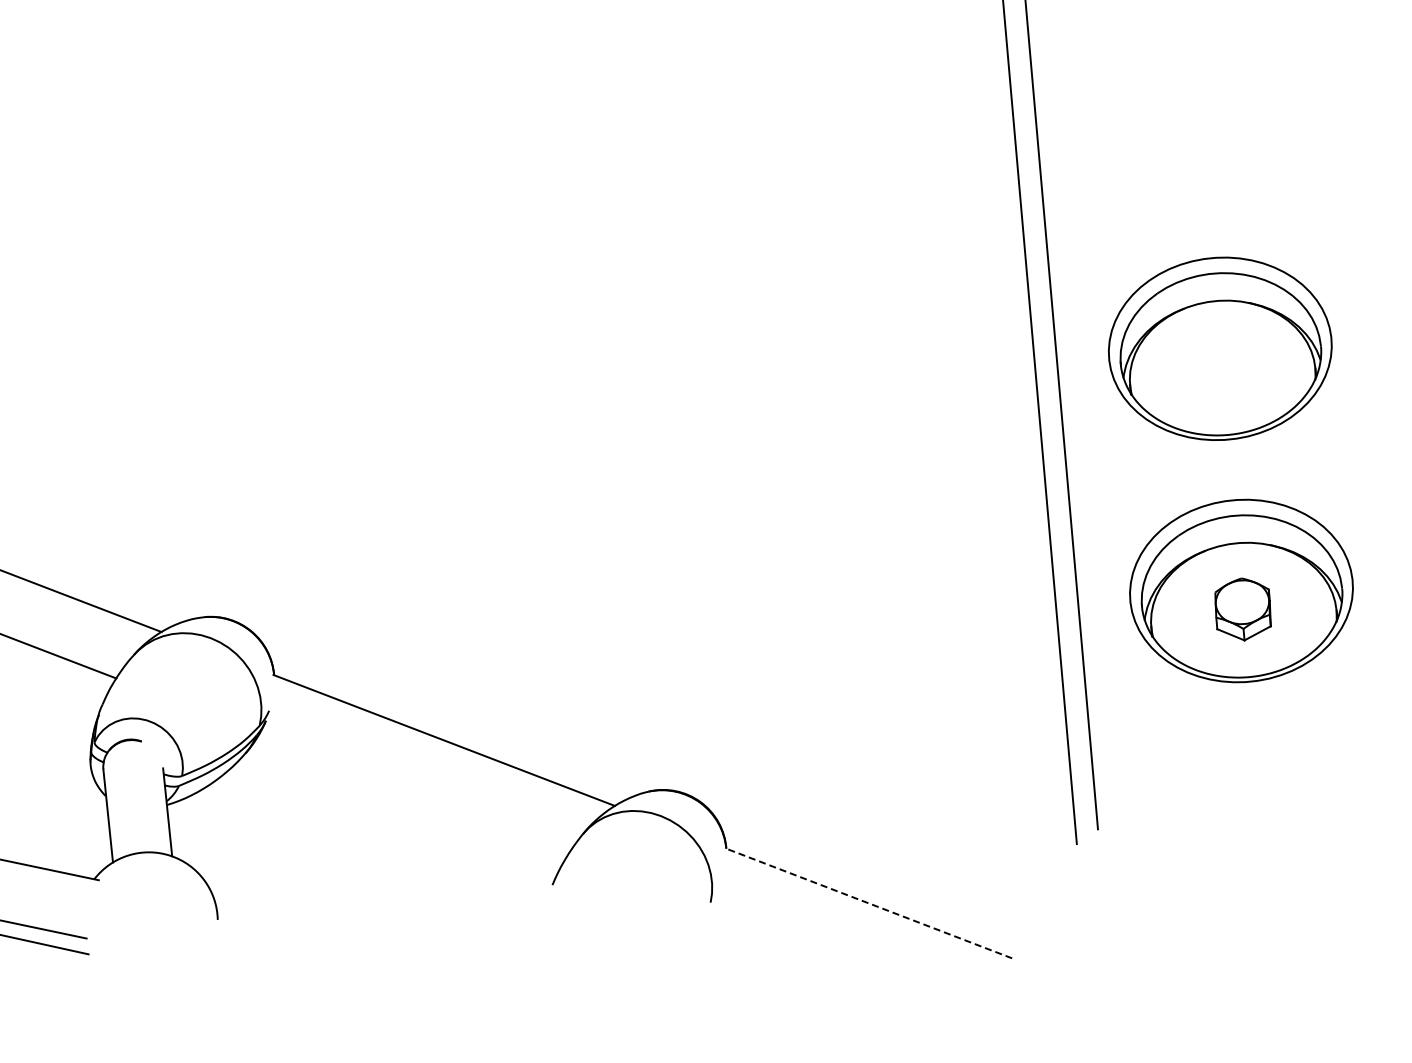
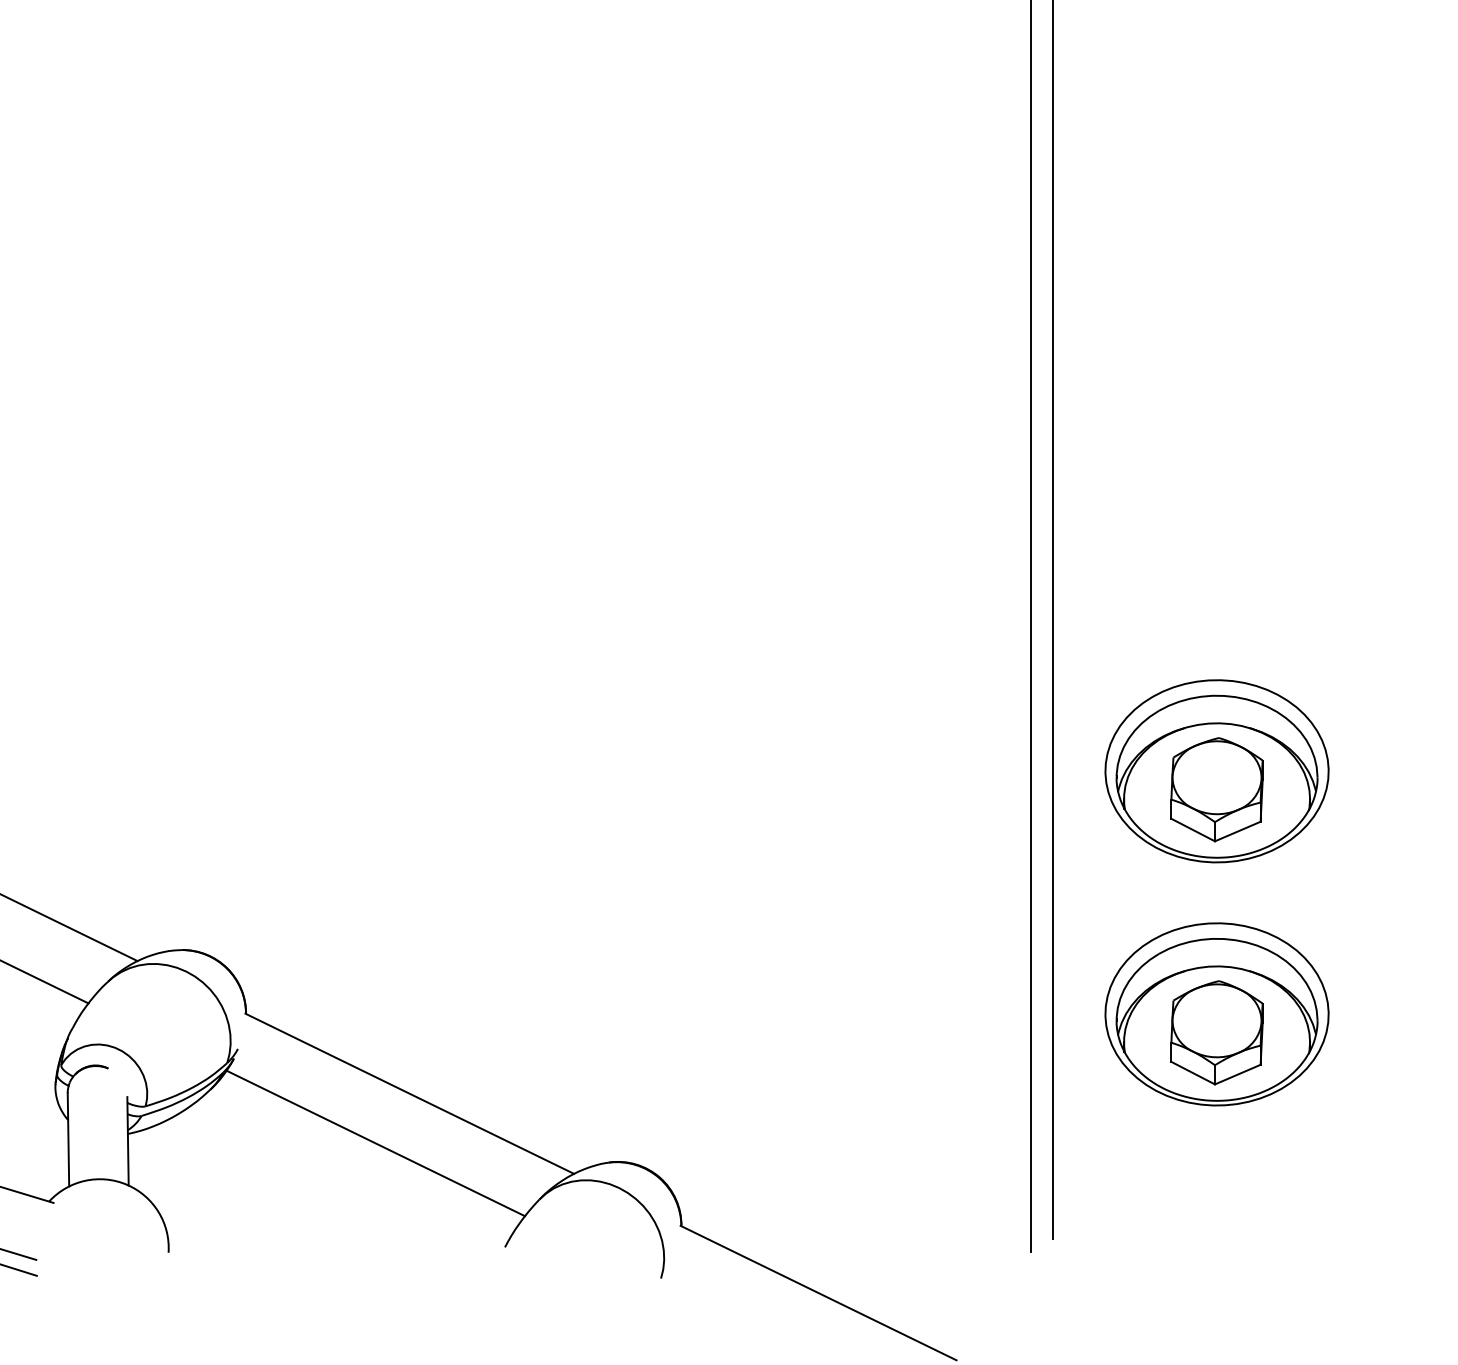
part: (1221, 367) -> (1216, 789), added
part: (1242, 609) -> (1216, 1032), size x1.67
line: (414, 792) -> (375, 1143), added
line: (868, 902) -> (818, 1292), dashed -> solid

